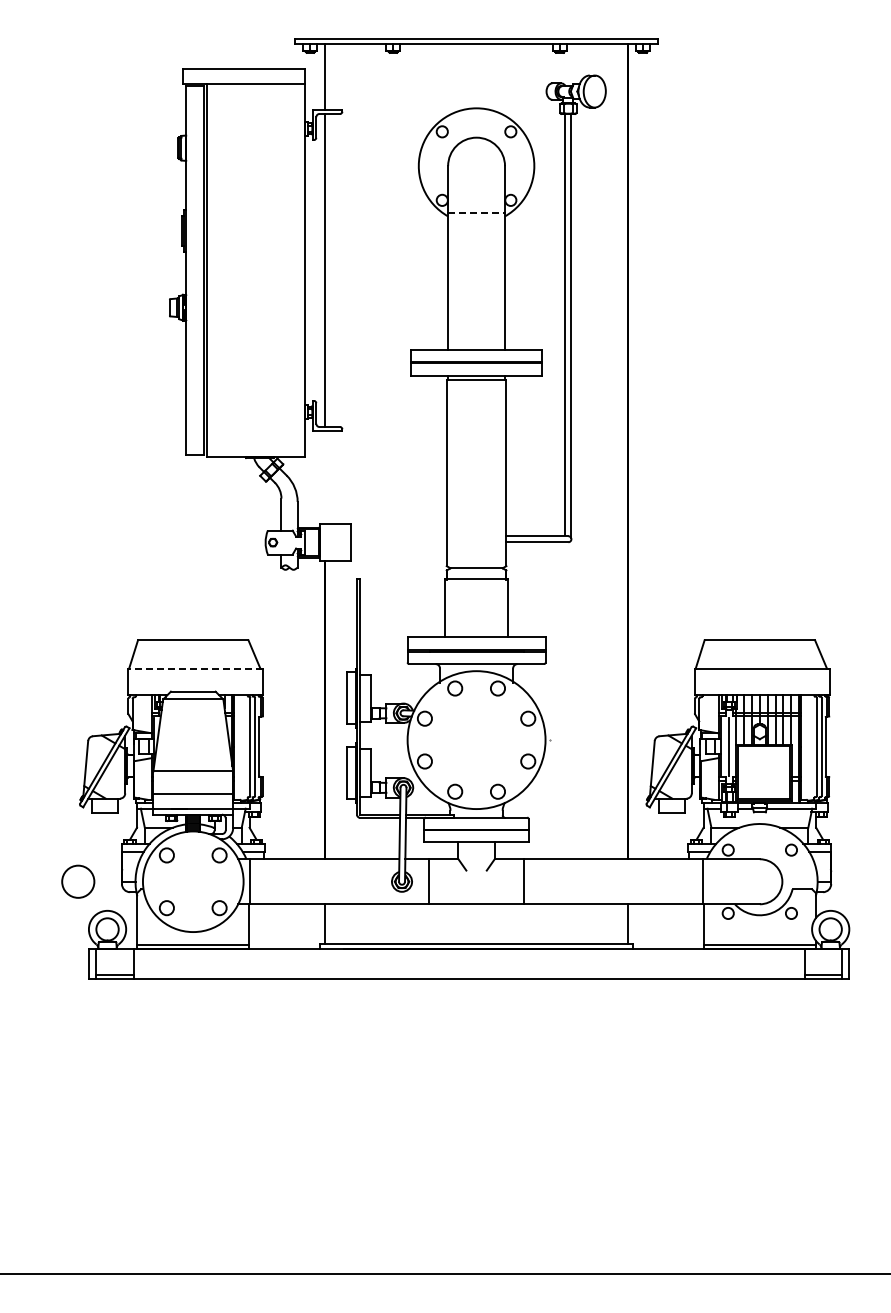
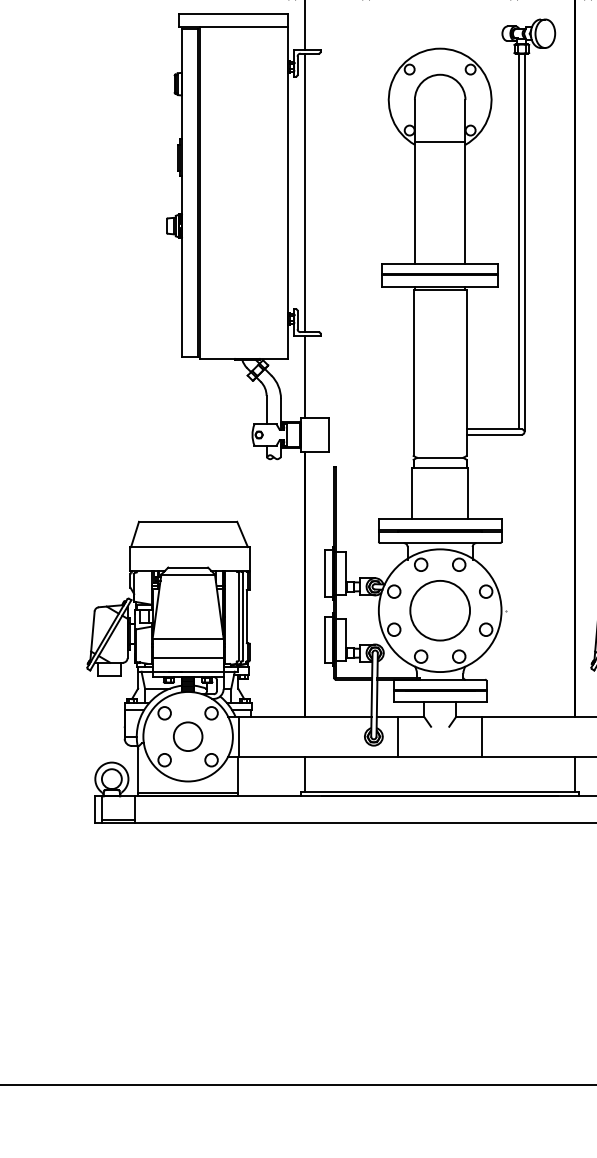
line: (477, 213) -> (440, 142), dashed -> solid
line: (325, 476) -> (305, 376), added
line: (195, 668) -> (190, 547), dashed -> solid
circle: (476, 739) -> (440, 610), added
circle: (78, 881) -> (188, 736), moved

